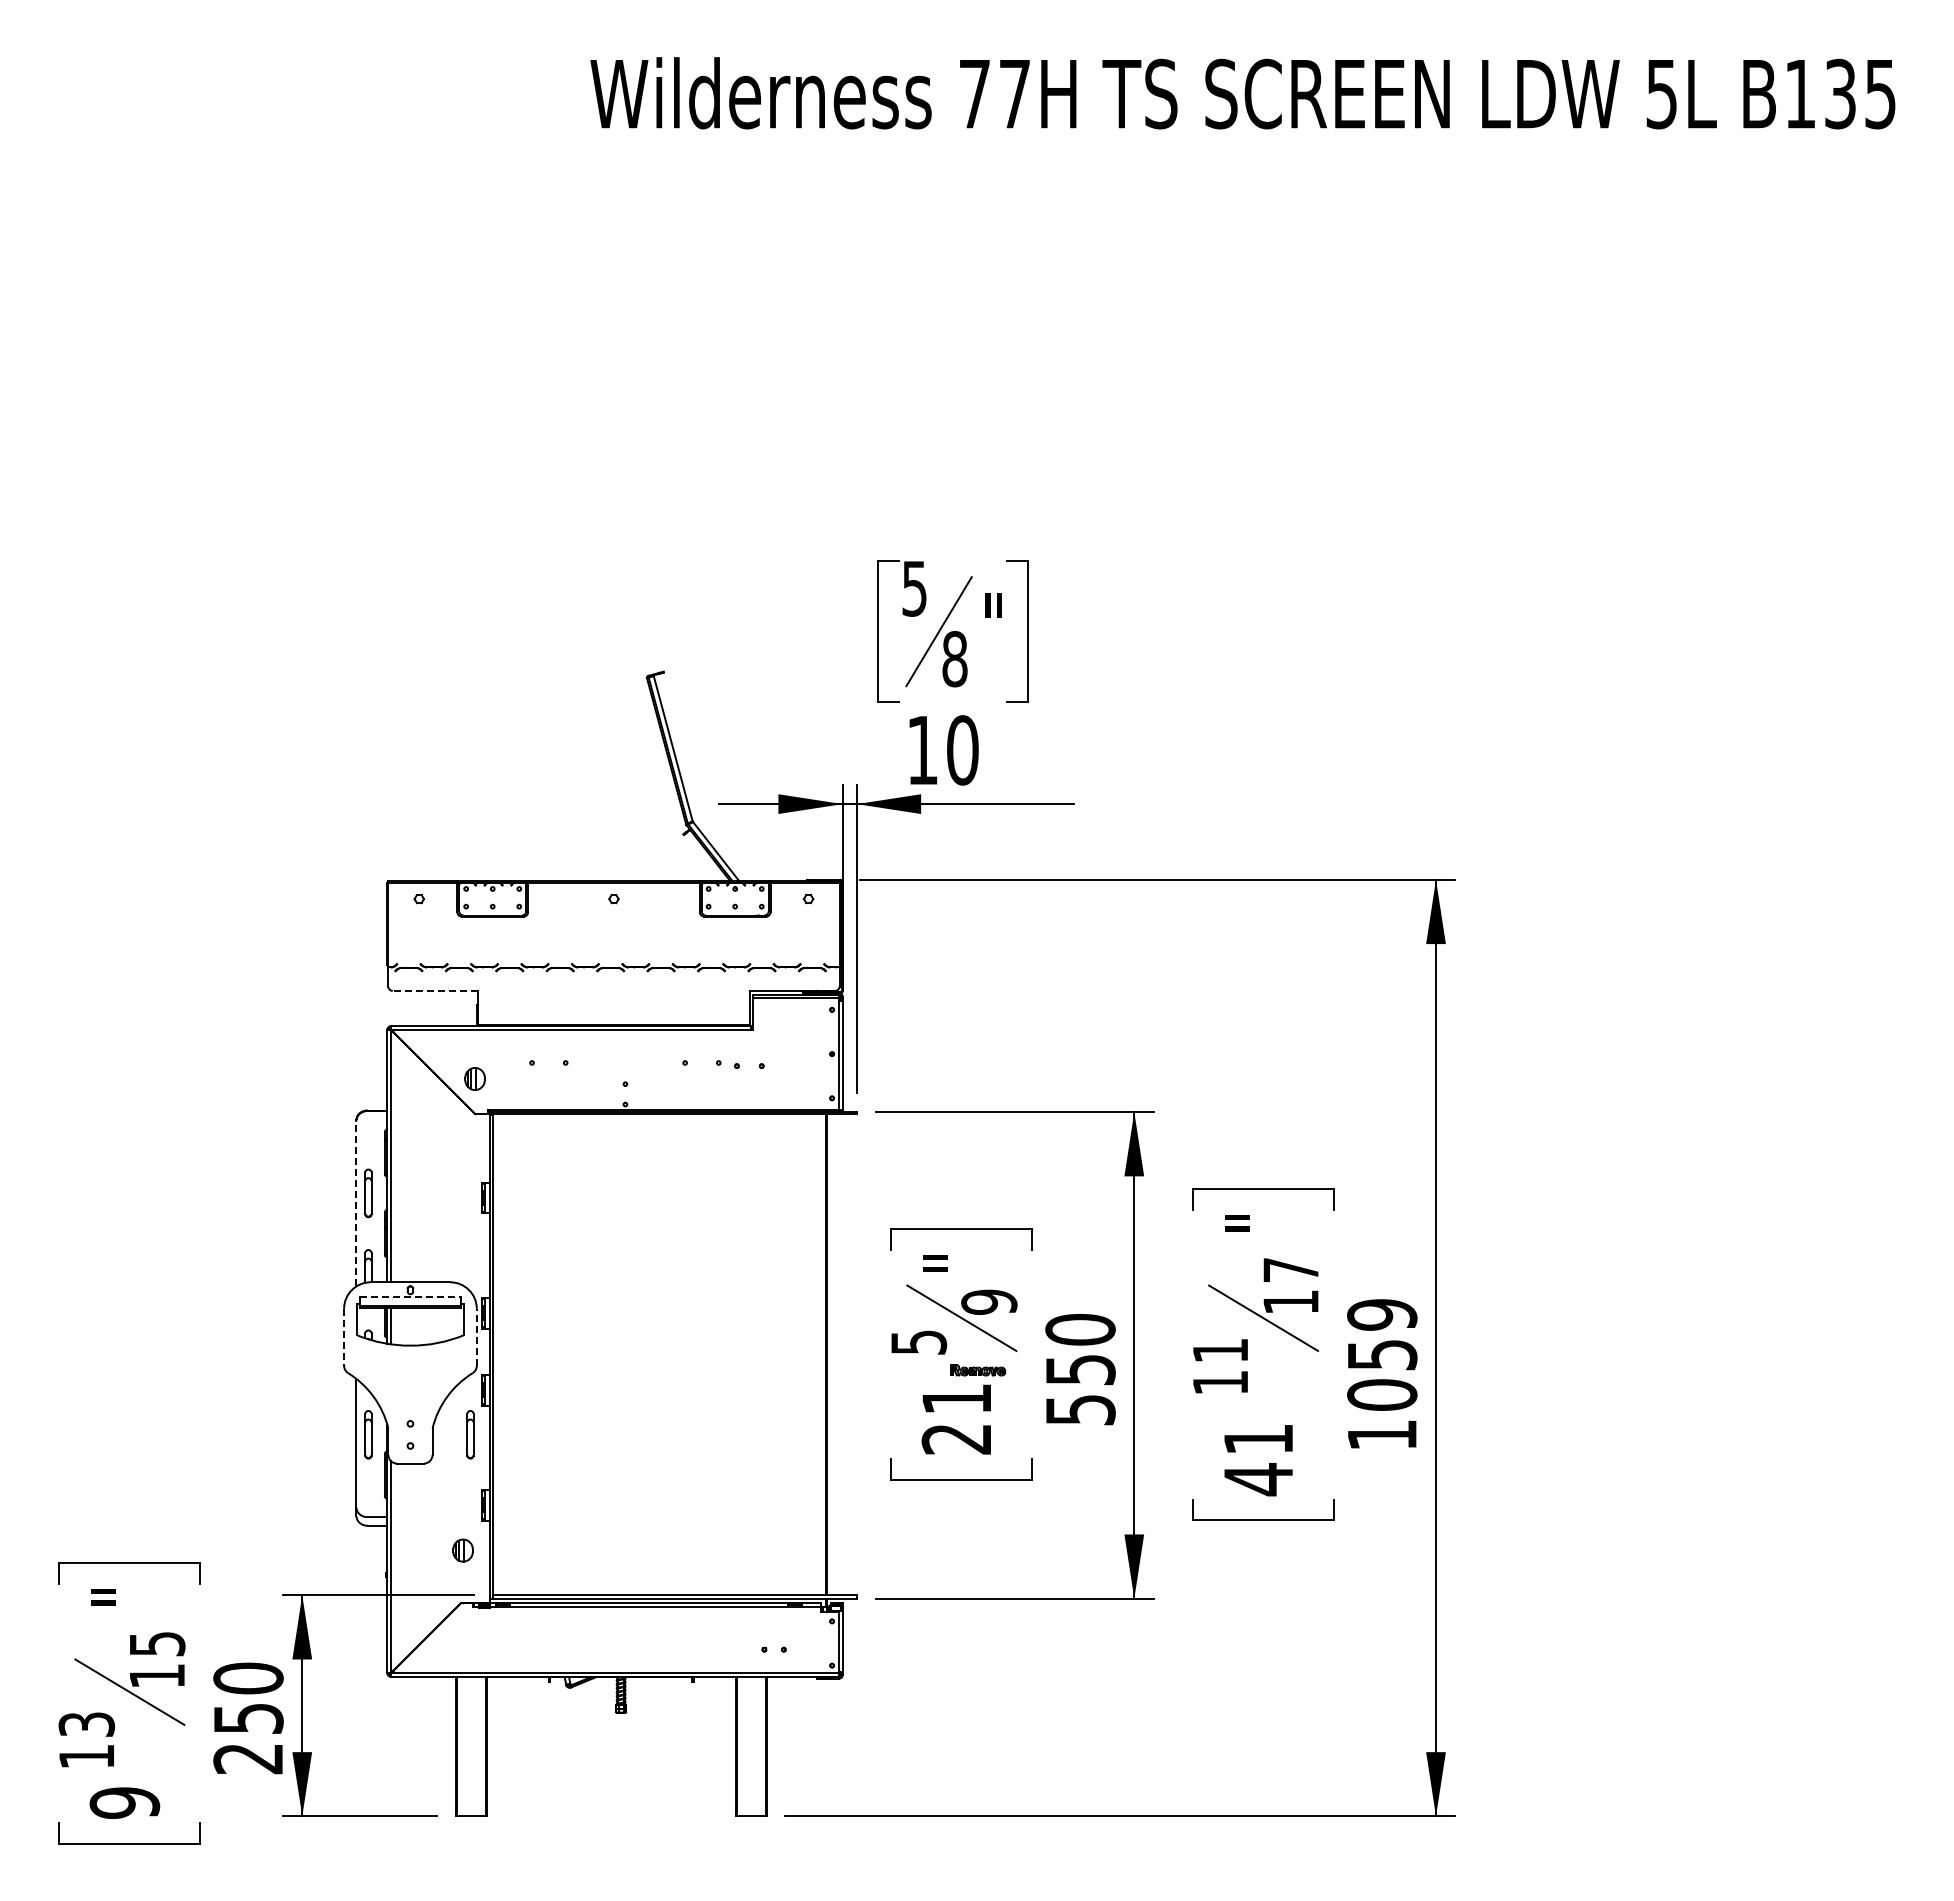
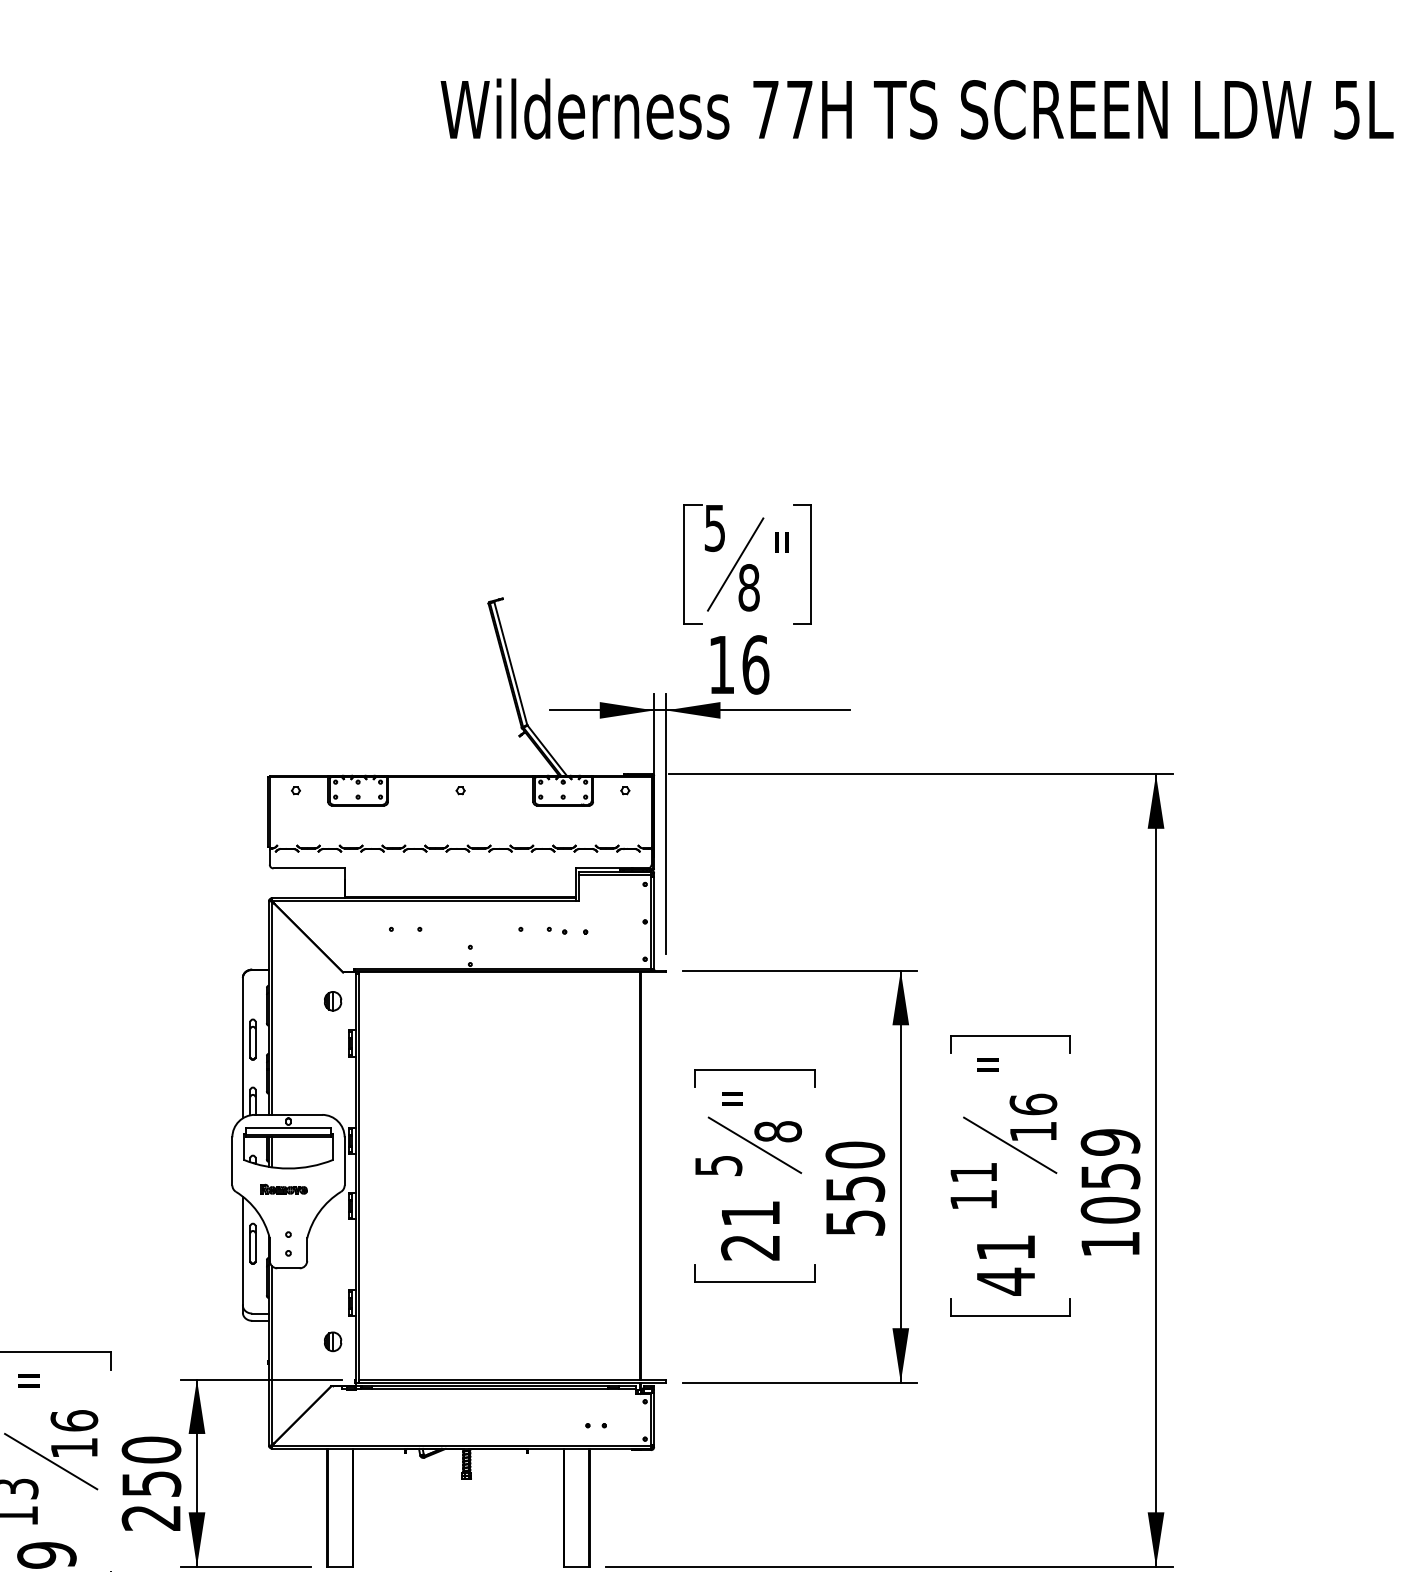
text: (962, 750) -> (755, 665), 10 -> 16
line: (434, 990) -> (308, 868), dashed -> solid
part: (474, 1078) -> (332, 1000), moved
line: (356, 1203) -> (242, 1048), dashed -> solid
text: (1290, 1269) -> (1032, 1104), 17 -> 16
line: (410, 1297) -> (288, 1127), dashed -> solid
text: (989, 1301) -> (778, 1131), 9 -> 8
line: (476, 1336) -> (344, 1160), dashed -> solid
line: (344, 1337) -> (232, 1161), dashed -> solid
part: (978, 1370) -> (284, 1189), moved
part: (470, 1434) -> (339, 1243), removed
text: (157, 1643) -> (74, 1420), 15 -> 16

